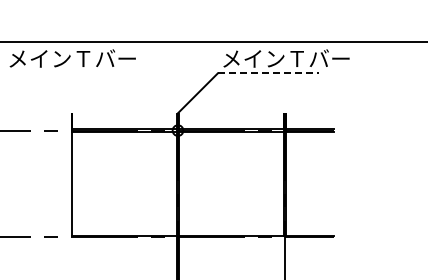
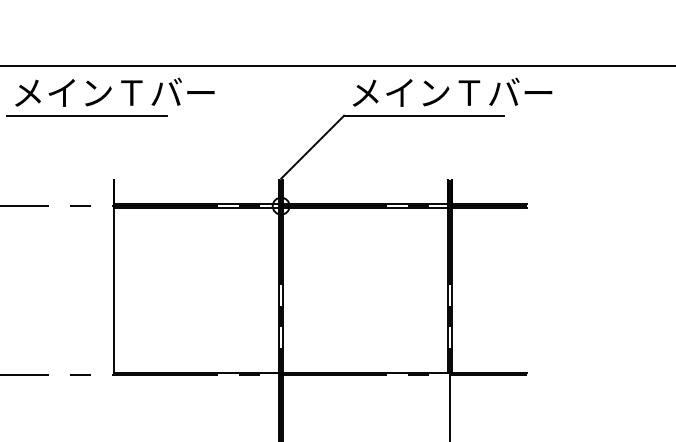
line: (54, 73) -> (86, 115), added
line: (268, 73) -> (424, 115), dashed -> solid

